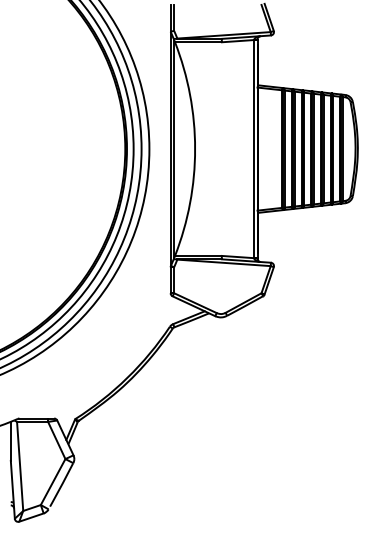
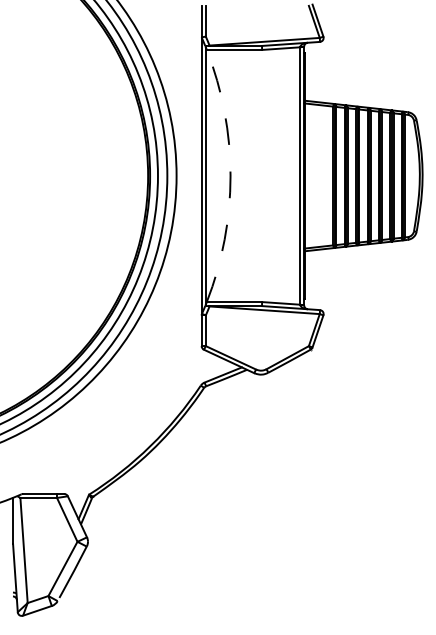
arc: (195, 149) -> (230, 176), solid -> dashed

